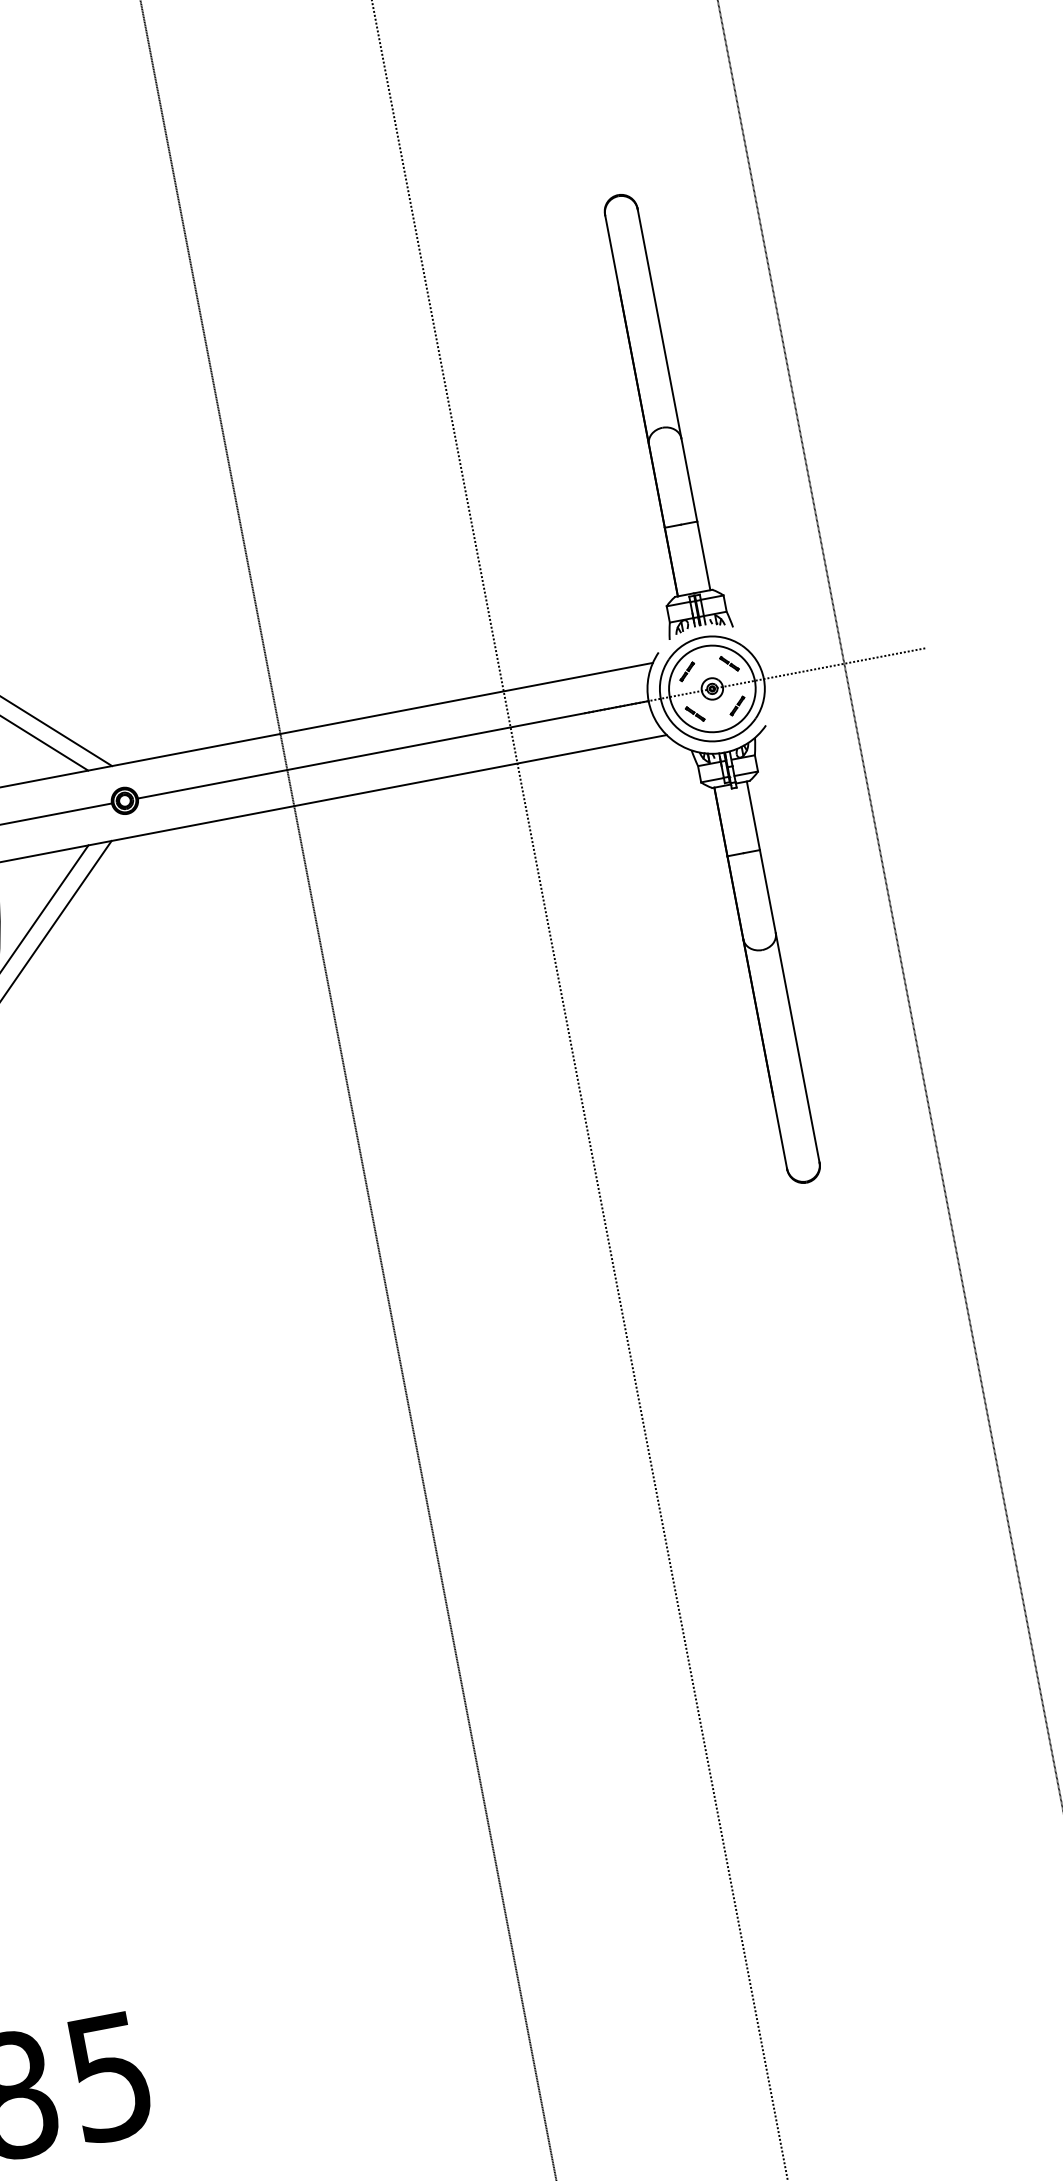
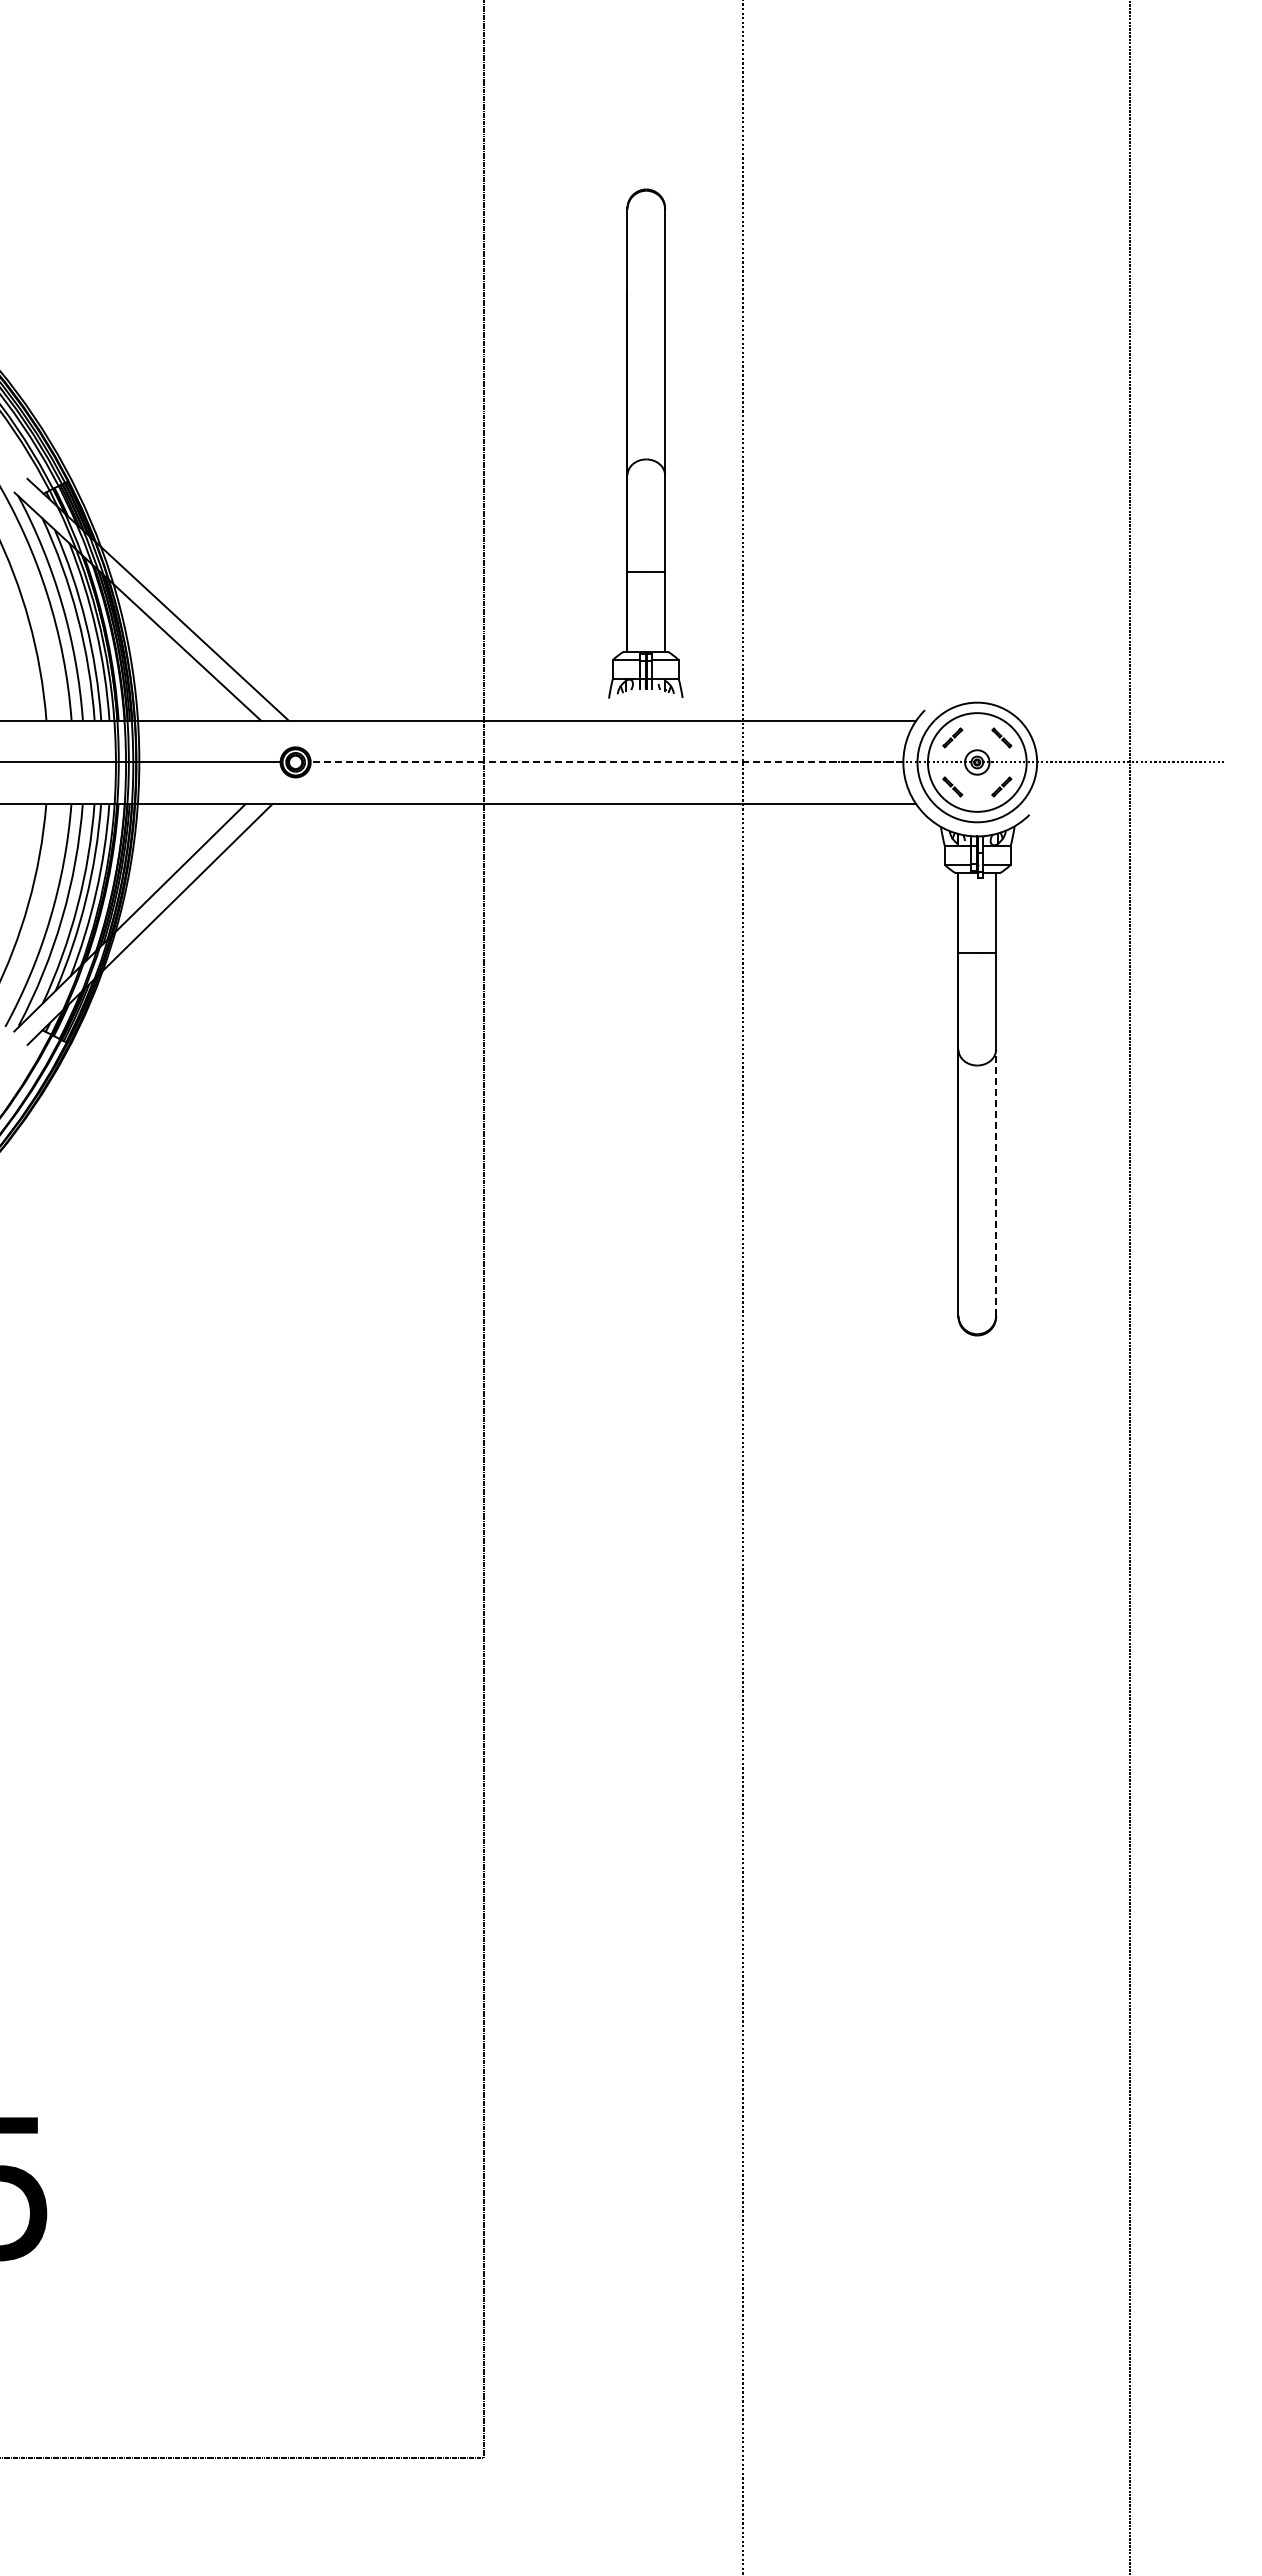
part: (659, 414) -> (645, 443), moved
line: (392, 749) -> (606, 762), solid -> dashed
line: (797, 1047) -> (996, 1182), solid -> dashed

